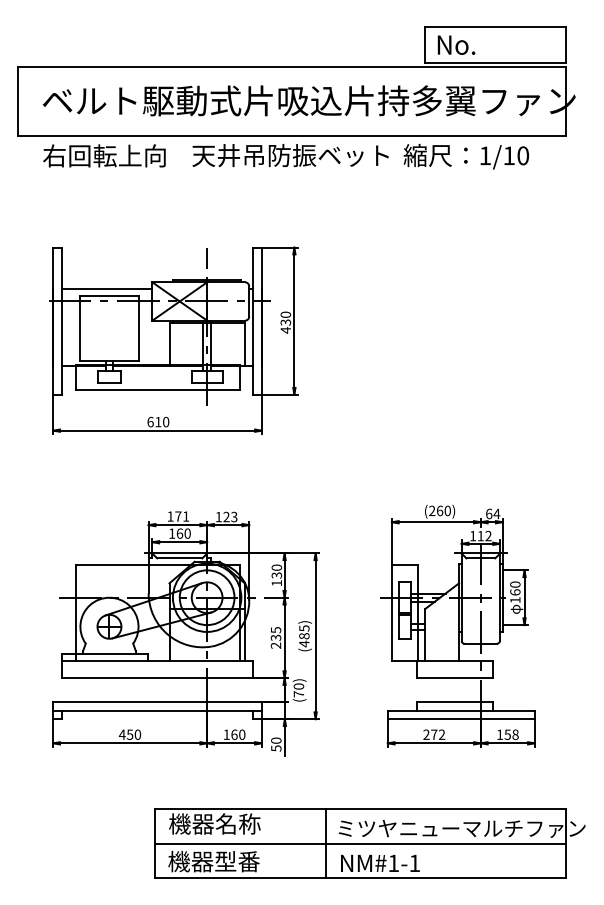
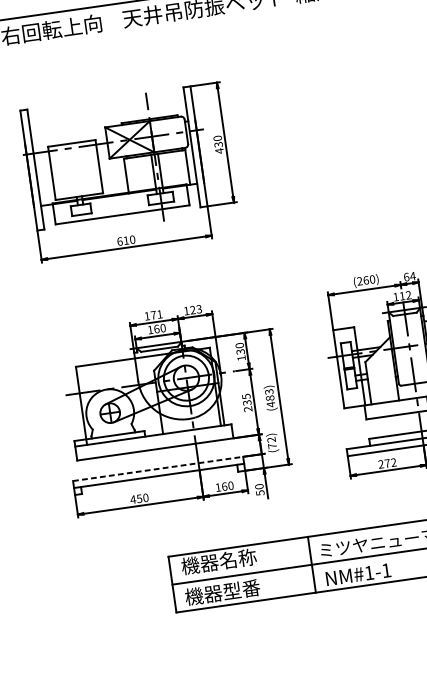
line: (106, 289) -> (68, 138), removed
text: (303, 628) -> (268, 392), (485) -> (483)
text: (298, 686) -> (271, 439), (70) -> (72)
line: (158, 702) -> (158, 469), solid -> dashed

